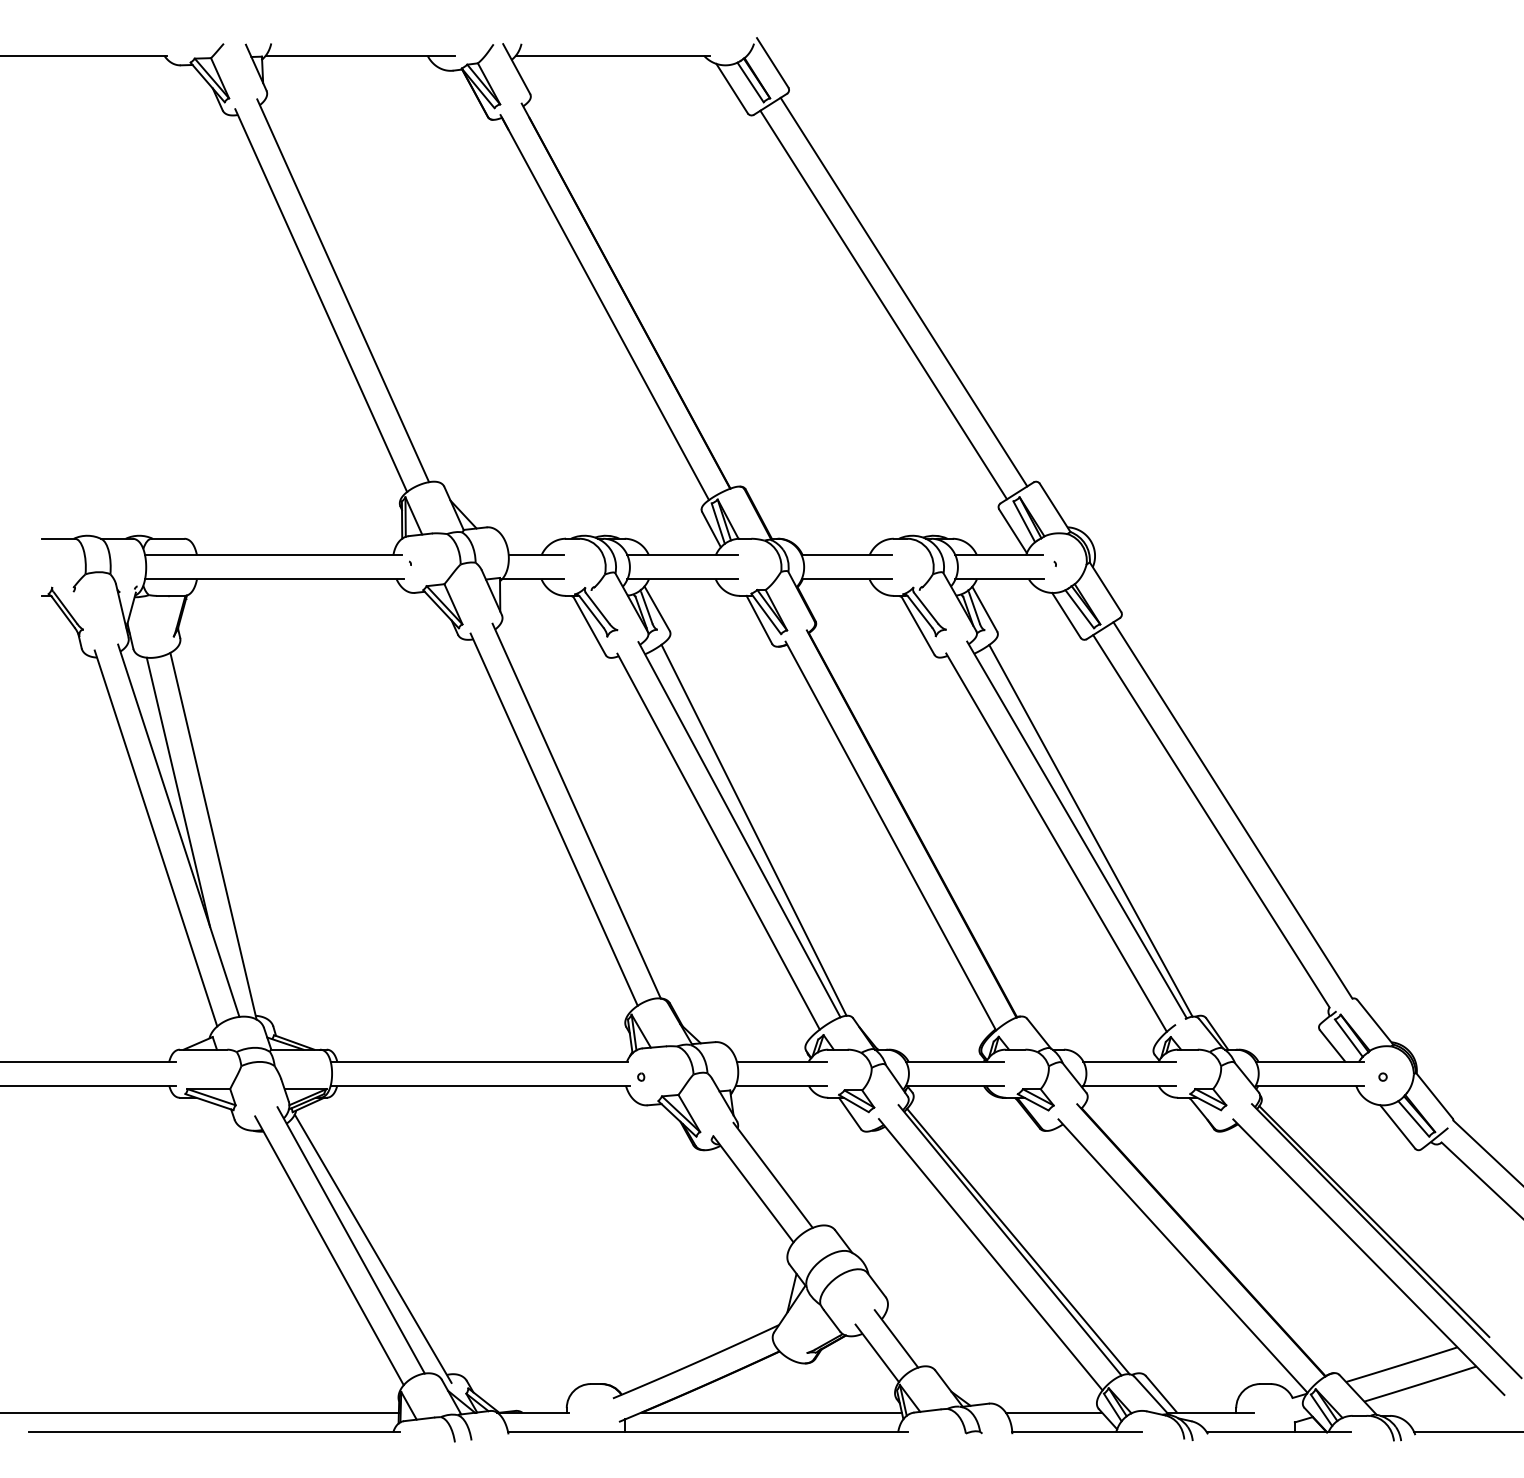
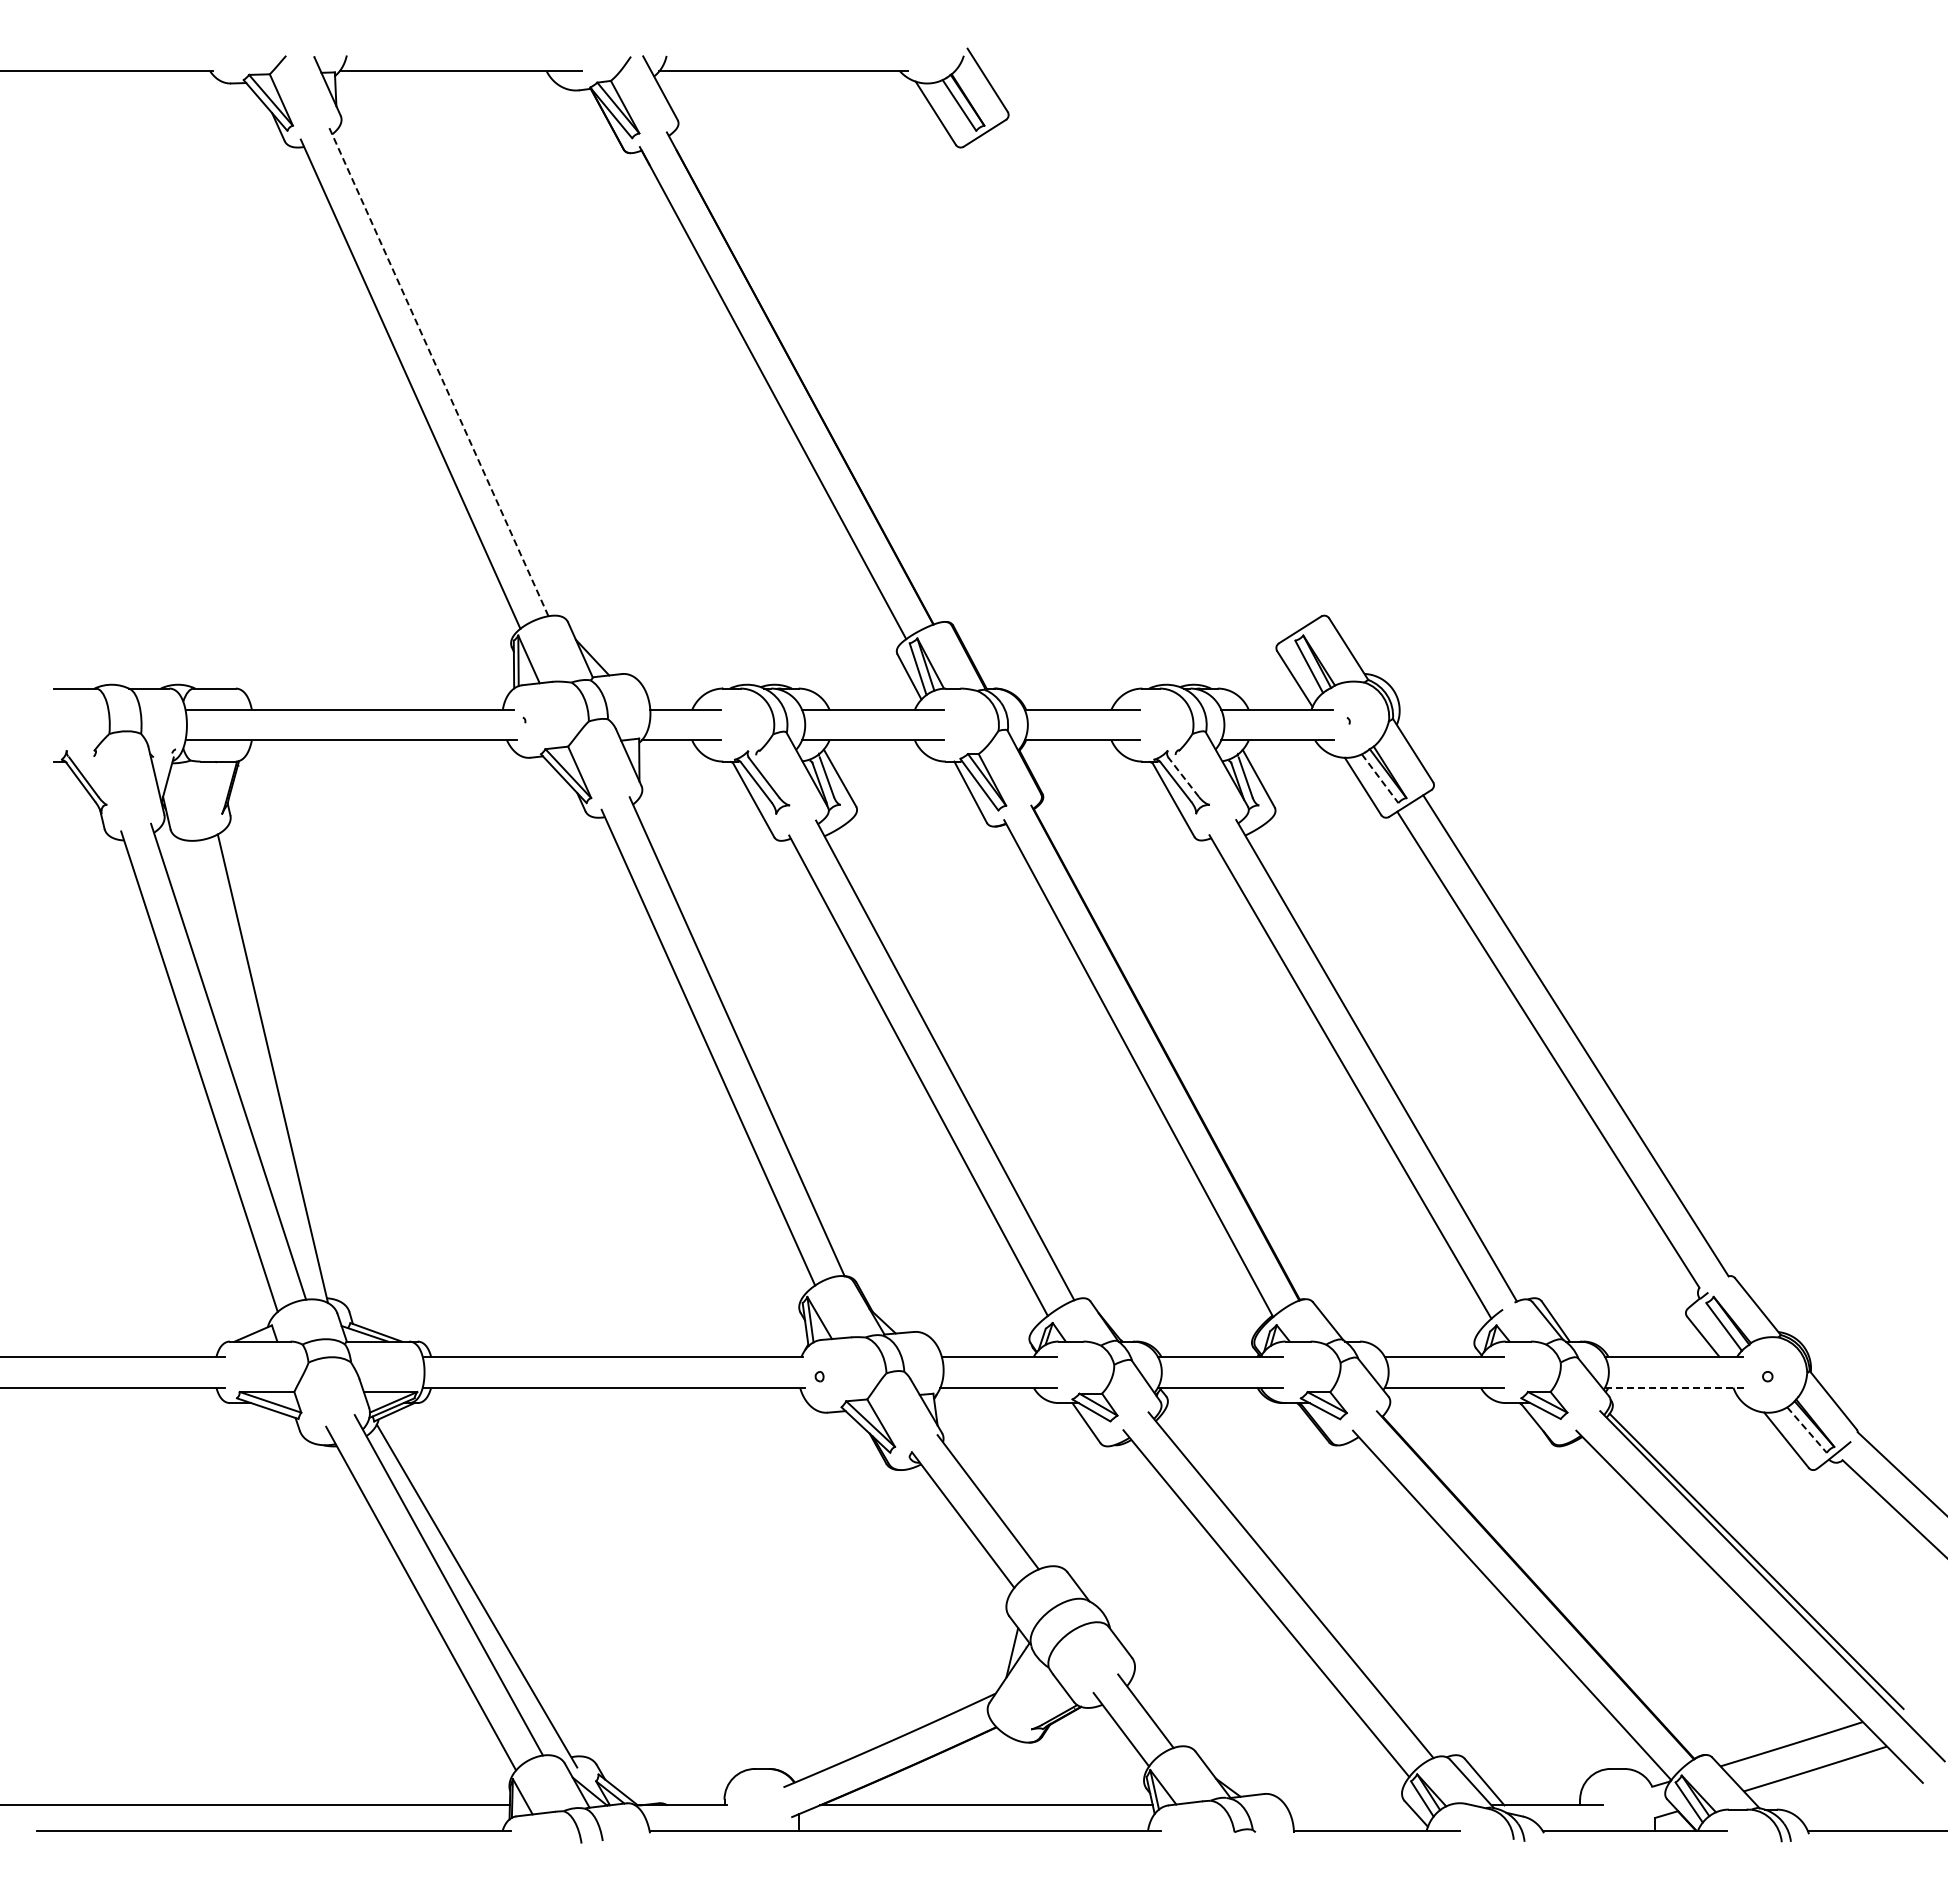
line: (343, 290) -> (438, 371), solid -> dashed
line: (904, 292) -> (1155, 373), removed
line: (883, 304) -> (1129, 389), removed
line: (925, 608) -> (1183, 777), solid -> dashed
line: (1080, 609) -> (1380, 779), solid -> dashed
line: (177, 792) -> (227, 1012), removed
line: (753, 830) -> (963, 1061), removed
line: (1090, 830) -> (1394, 1061), removed
line: (1310, 1085) -> (1675, 1387), solid -> dashed
line: (1414, 1119) -> (1807, 1430), solid -> dashed
line: (1018, 1241) -> (1301, 1586), removed
line: (1053, 1412) -> (1346, 1805), removed

